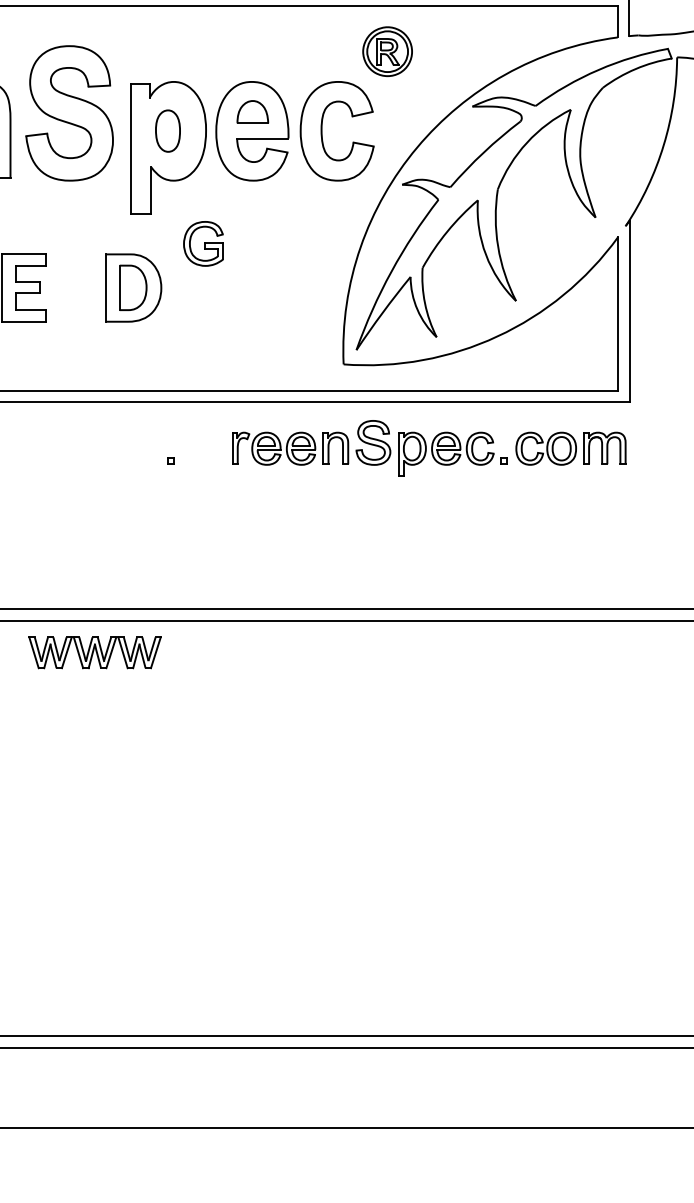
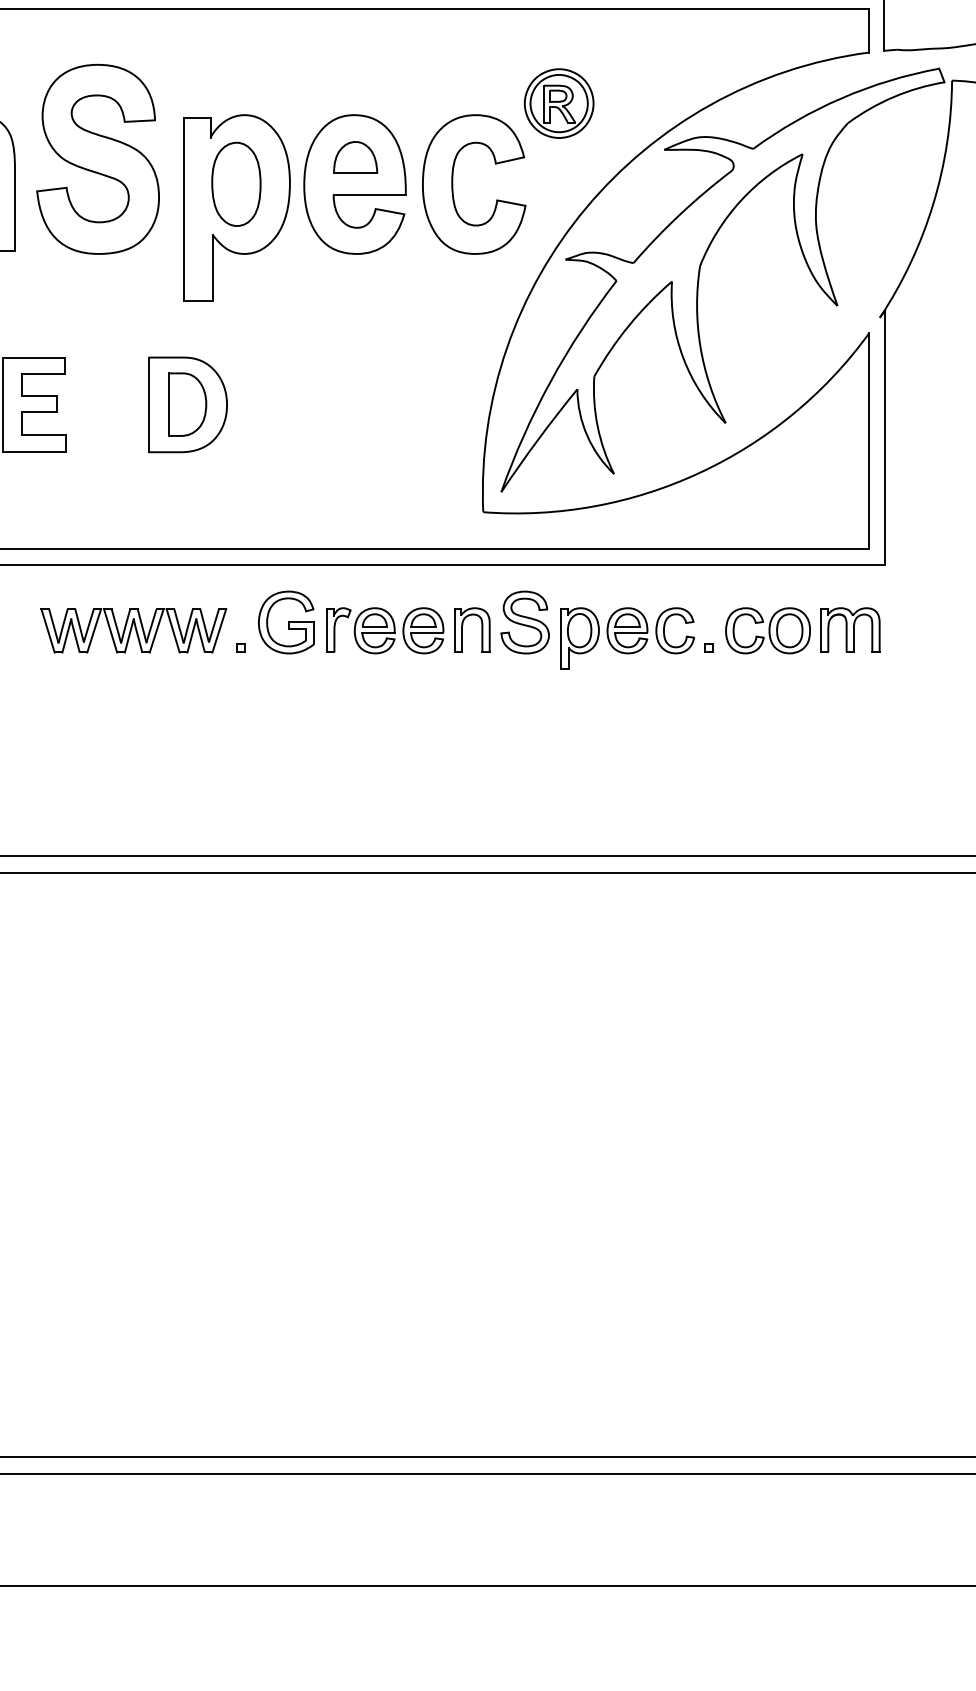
part: (387, 51) -> (558, 103), moved
part: (167, 130) -> (235, 183), size x1.43
part: (203, 243) -> (286, 621), moved
part: (94, 652) -> (133, 630), moved

